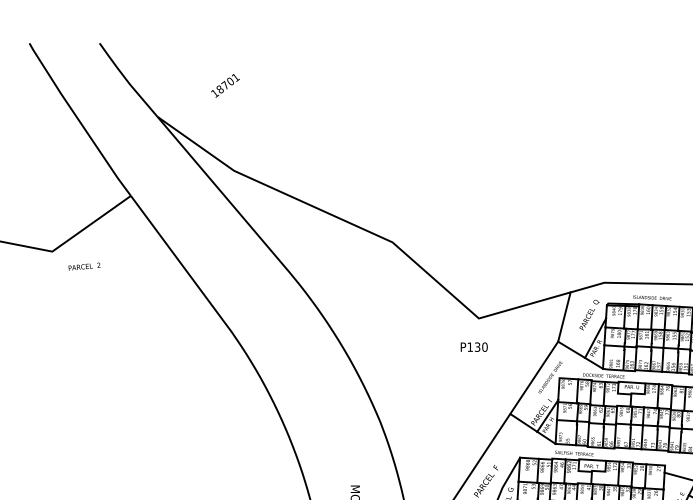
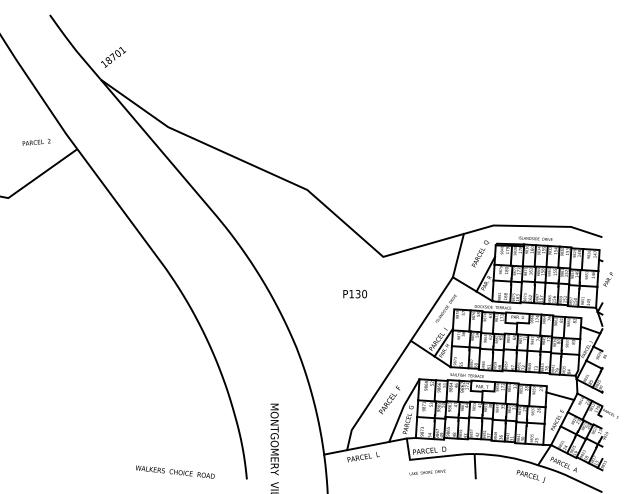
text: (225, 85) -> (113, 57), moved
text: (84, 266) -> (36, 142), moved
text: (474, 347) -> (355, 294), moved

